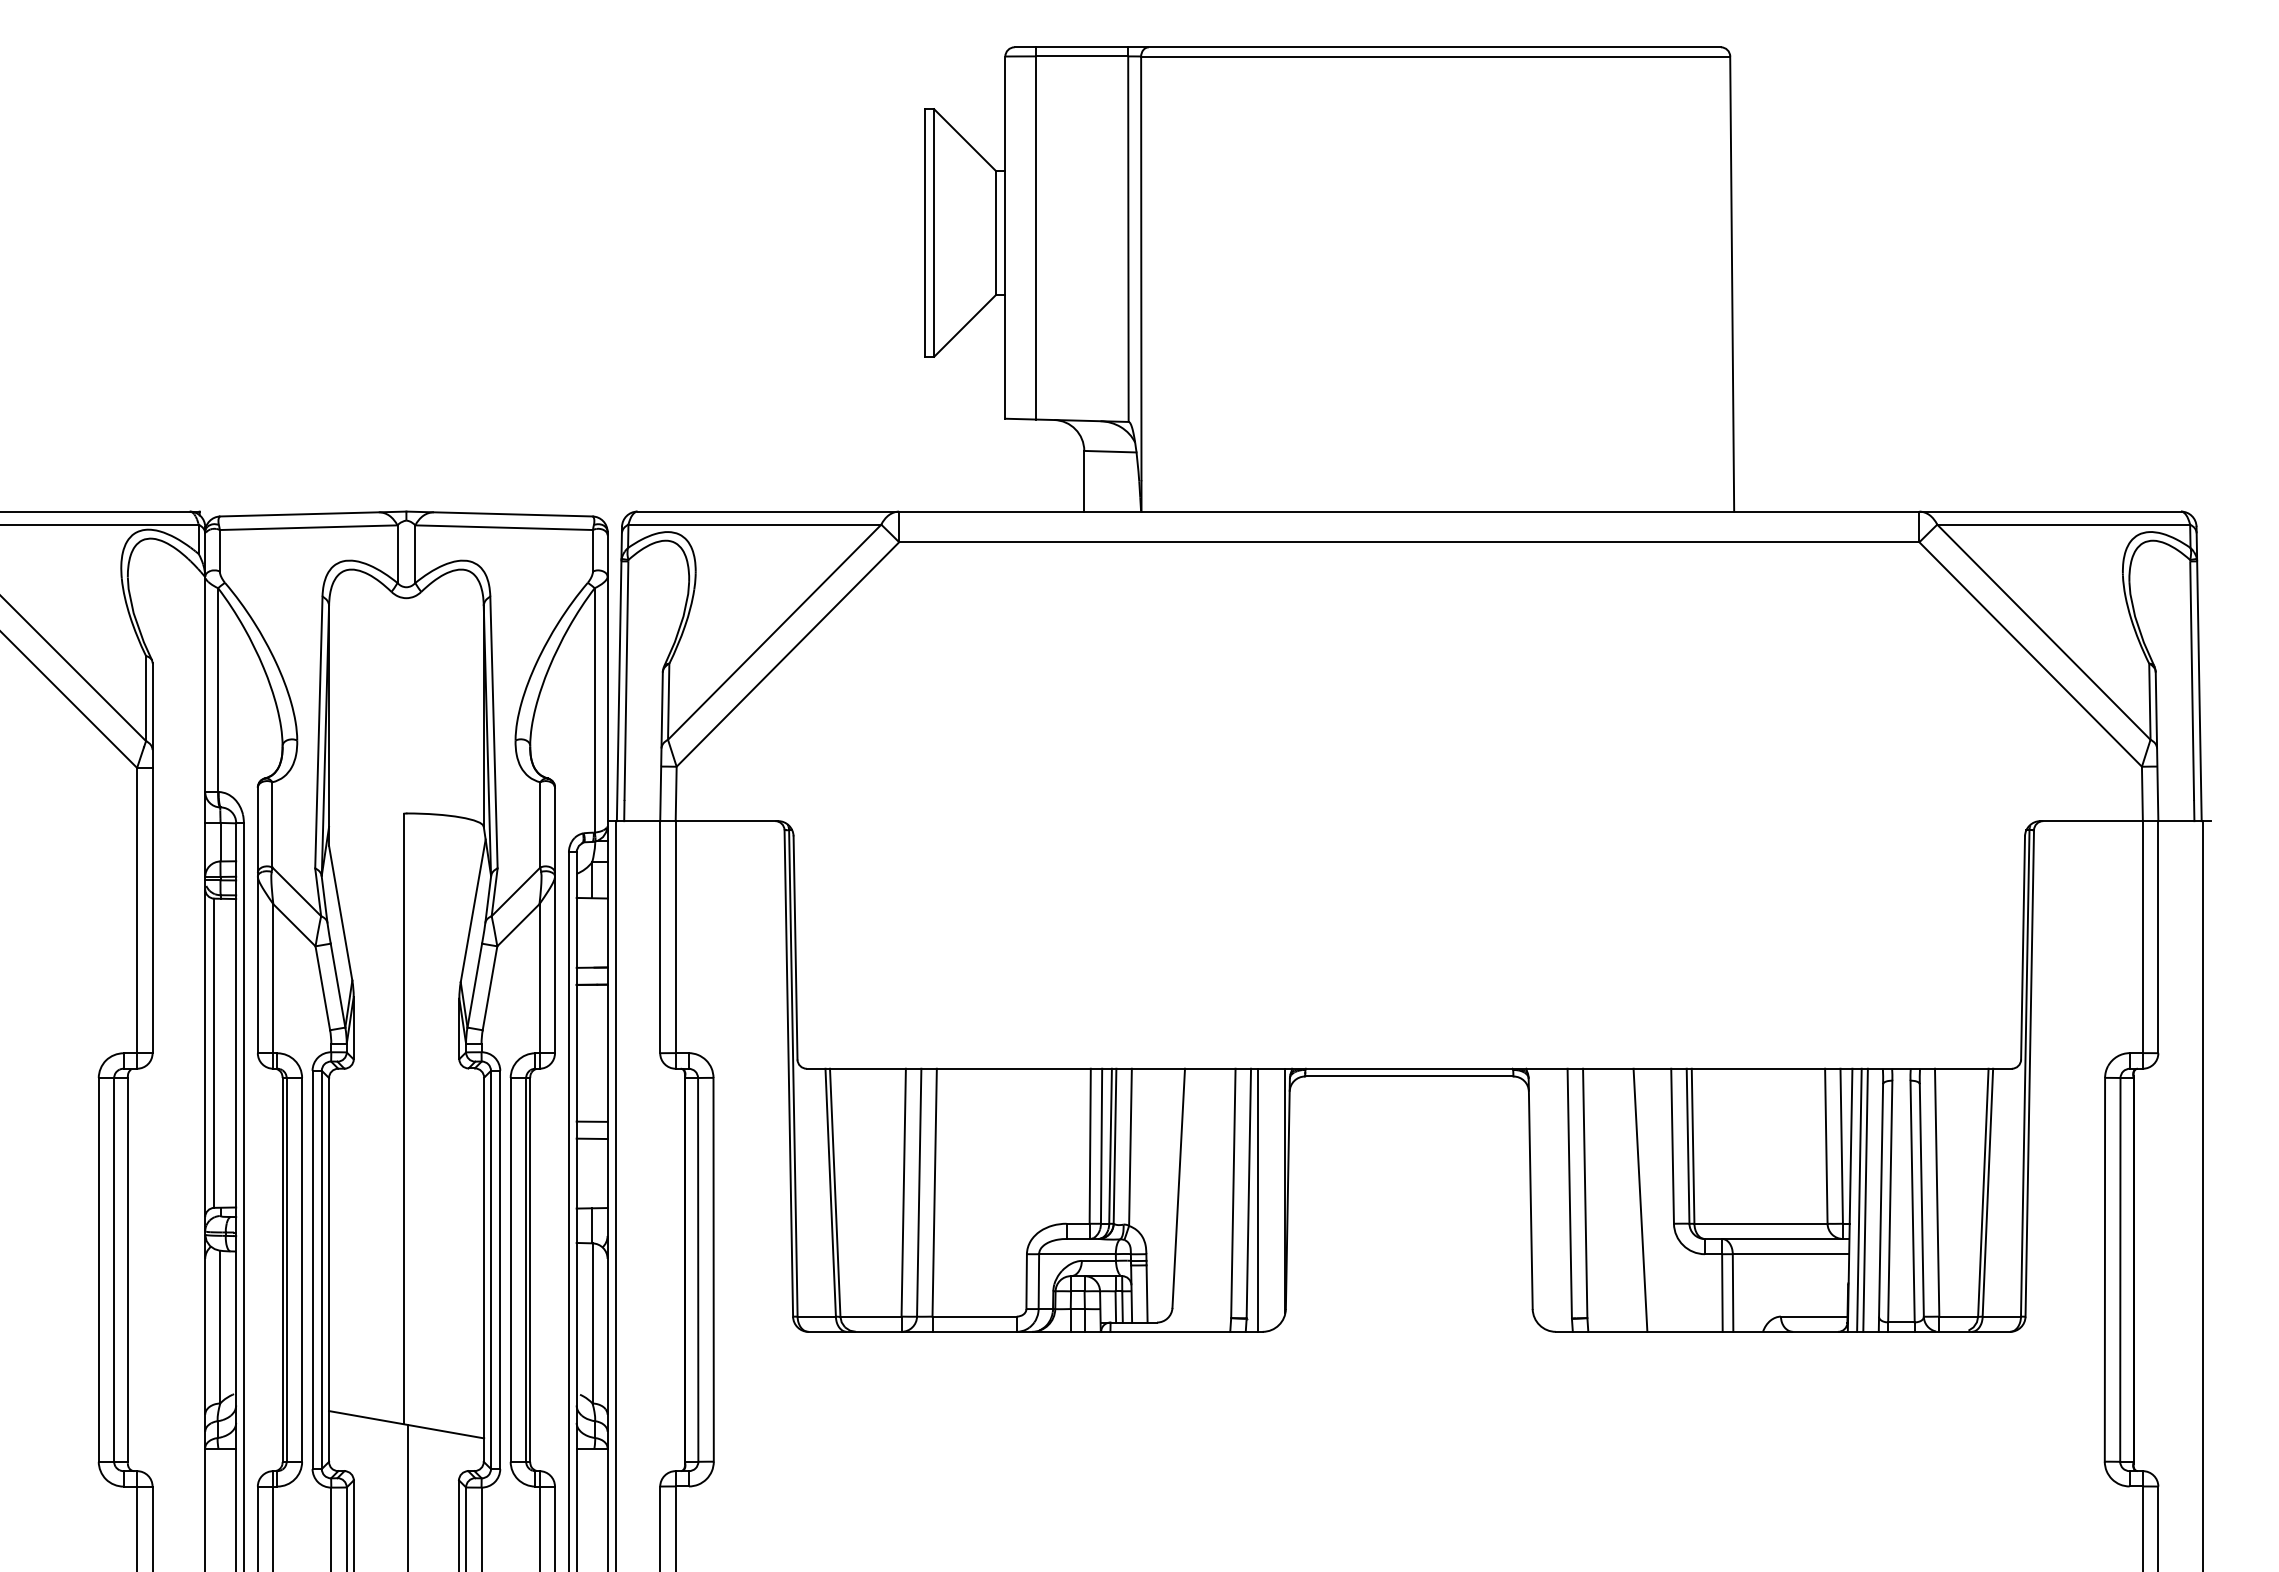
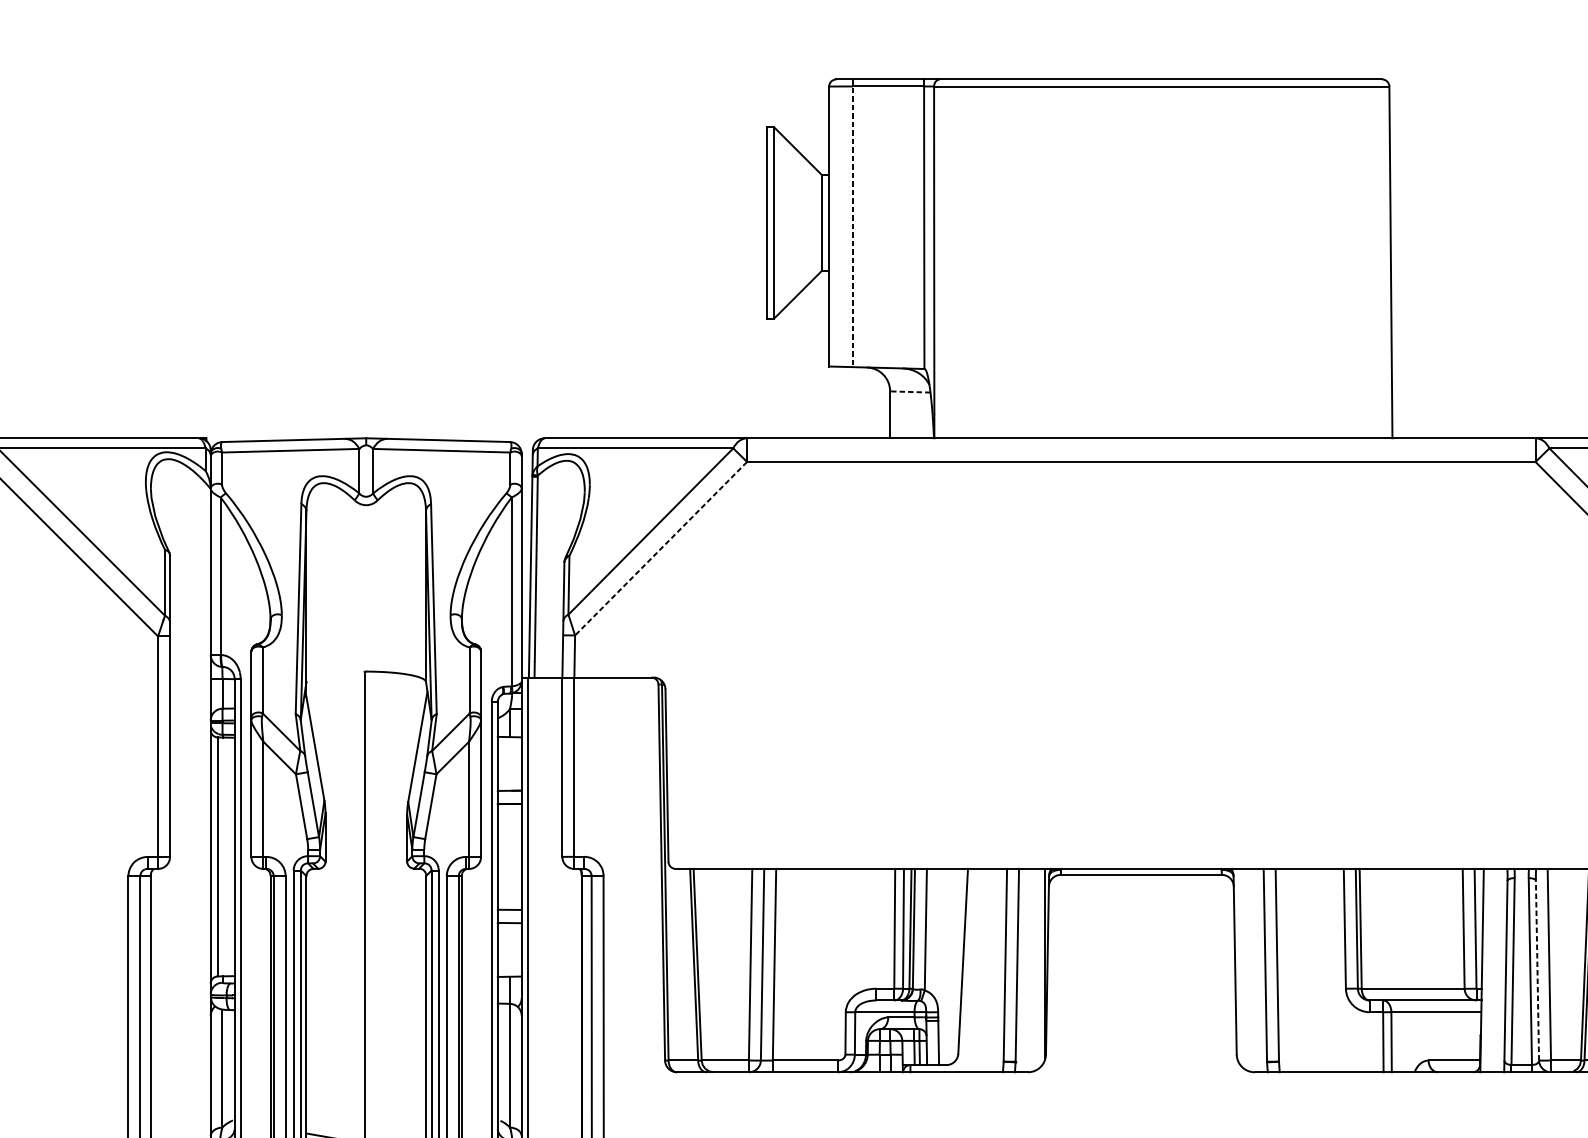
line: (1036, 233) -> (853, 223), solid -> dashed
line: (1109, 451) -> (909, 391), solid -> dashed
line: (787, 654) -> (660, 548), solid -> dashed
line: (1258, 1199) -> (1024, 969), removed
line: (1640, 1199) -> (1320, 969), removed
line: (1859, 1199) -> (1489, 969), removed
line: (1865, 1199) -> (1493, 969), removed
line: (1921, 1199) -> (1537, 969), solid -> dashed

